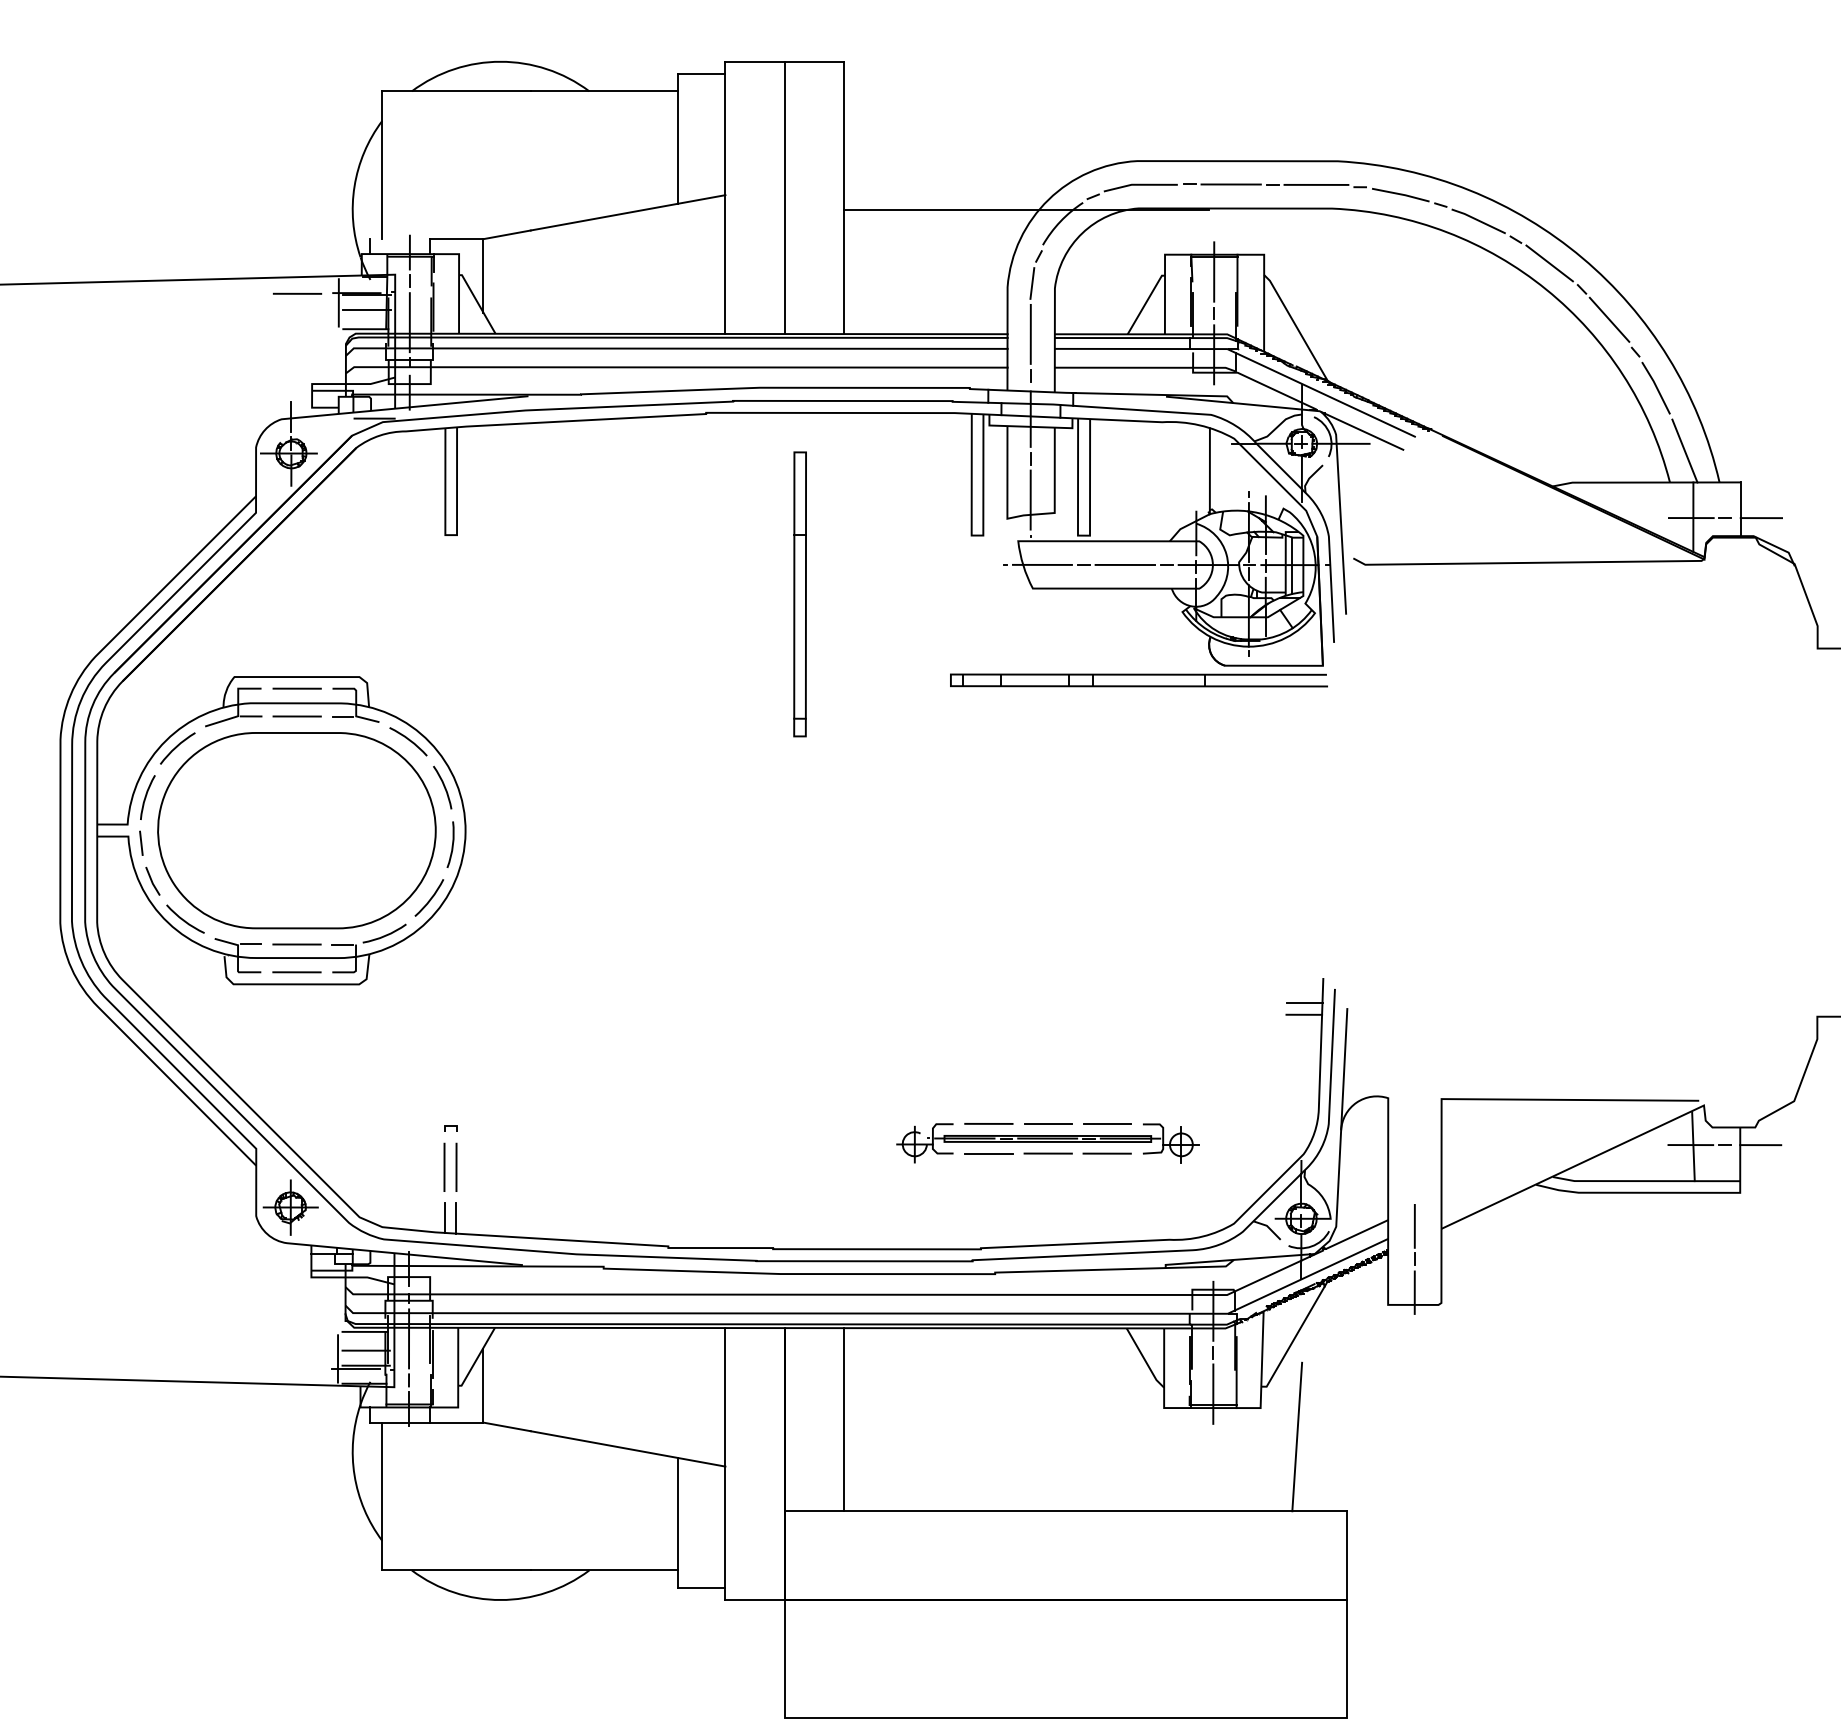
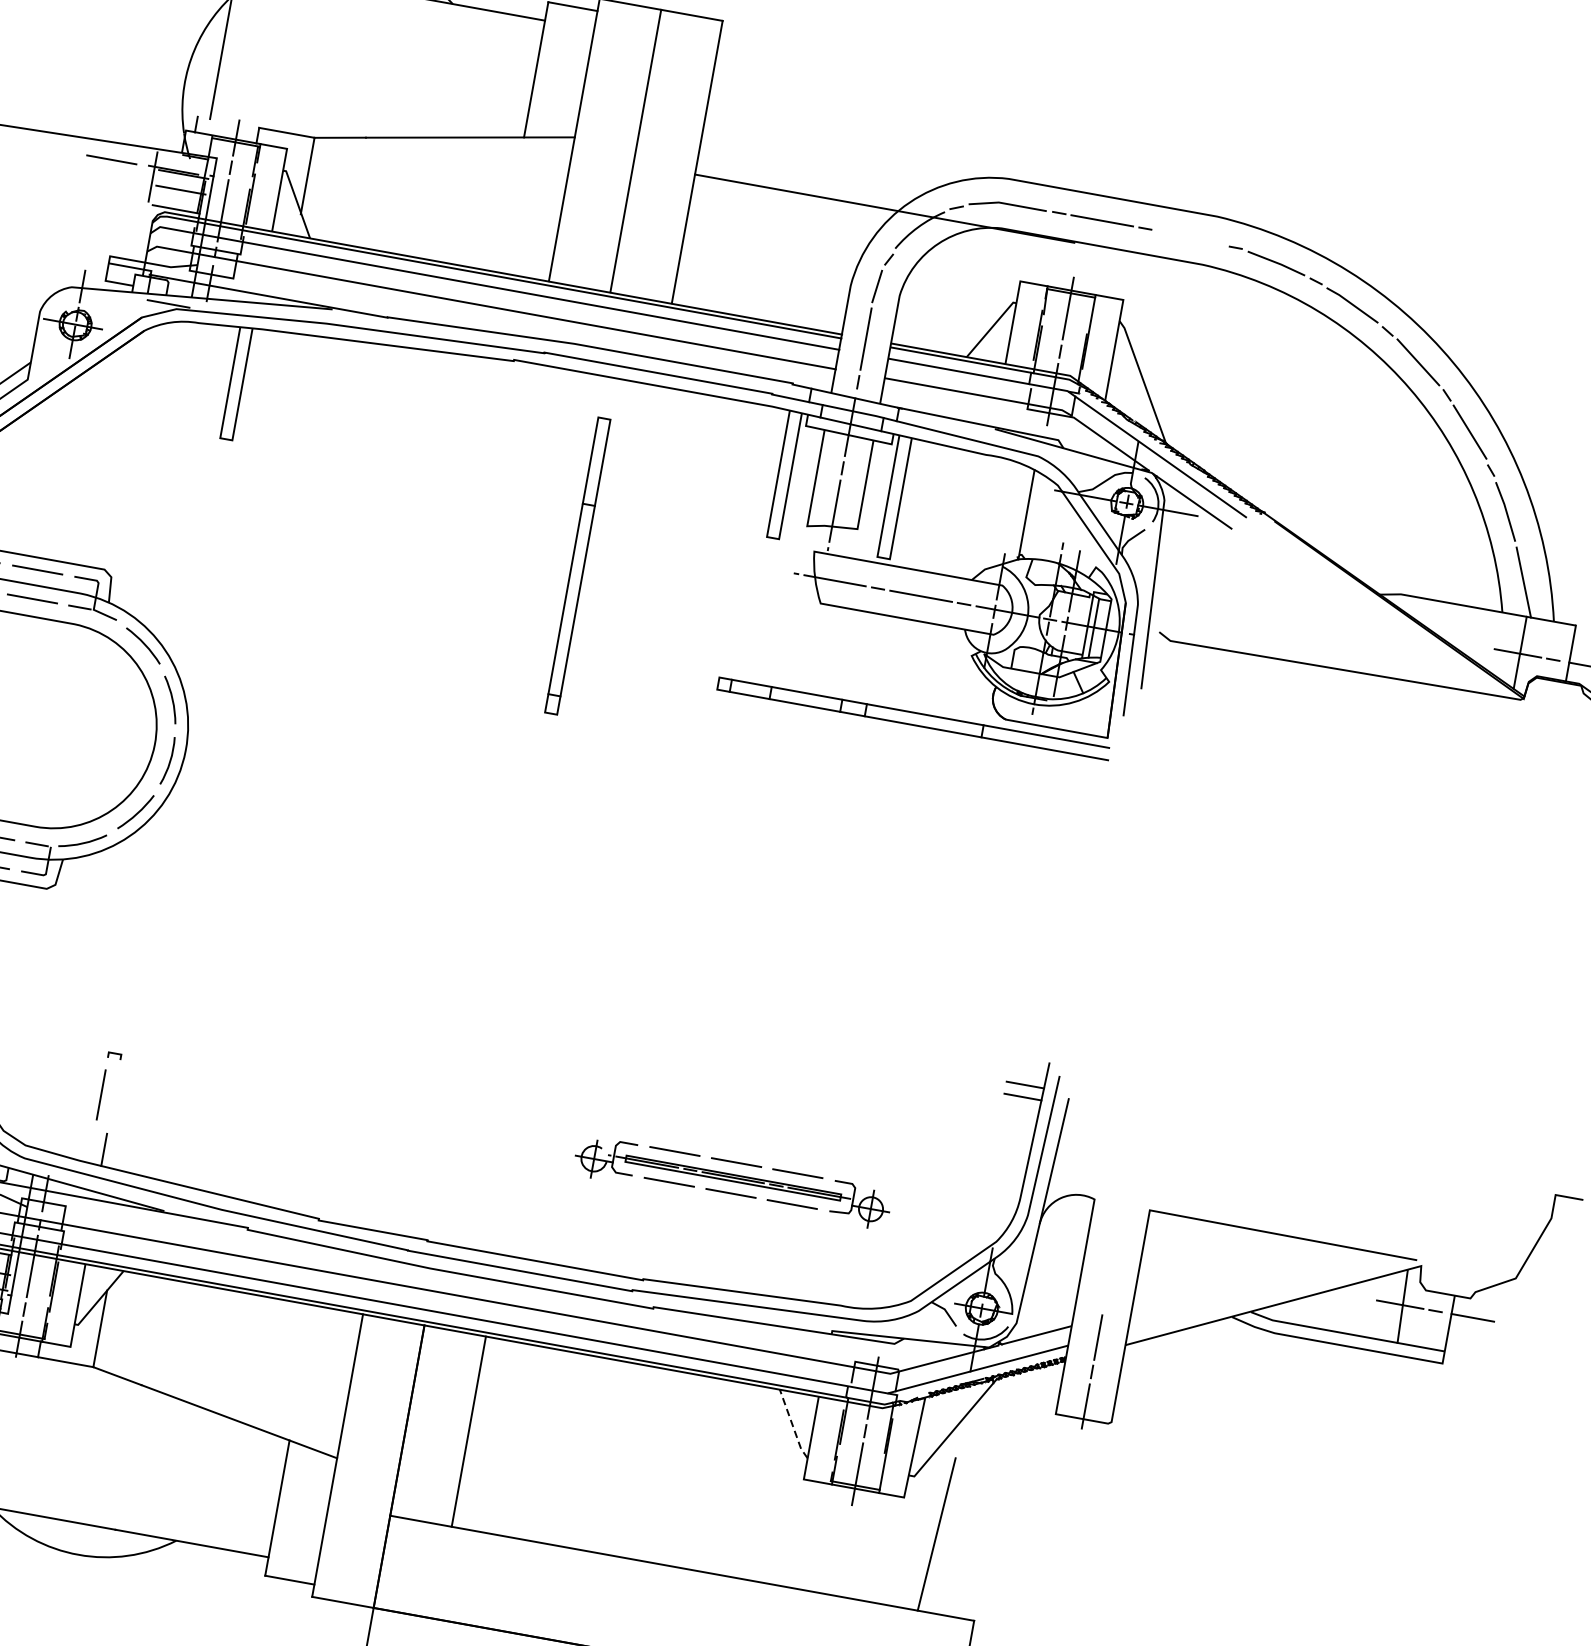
line: (1316, 184) -> (1190, 236), removed
line: (456, 1167) -> (113, 1097), removed
line: (444, 1217) -> (91, 1146), removed
line: (1144, 1359) -> (792, 1425), solid -> dashed

